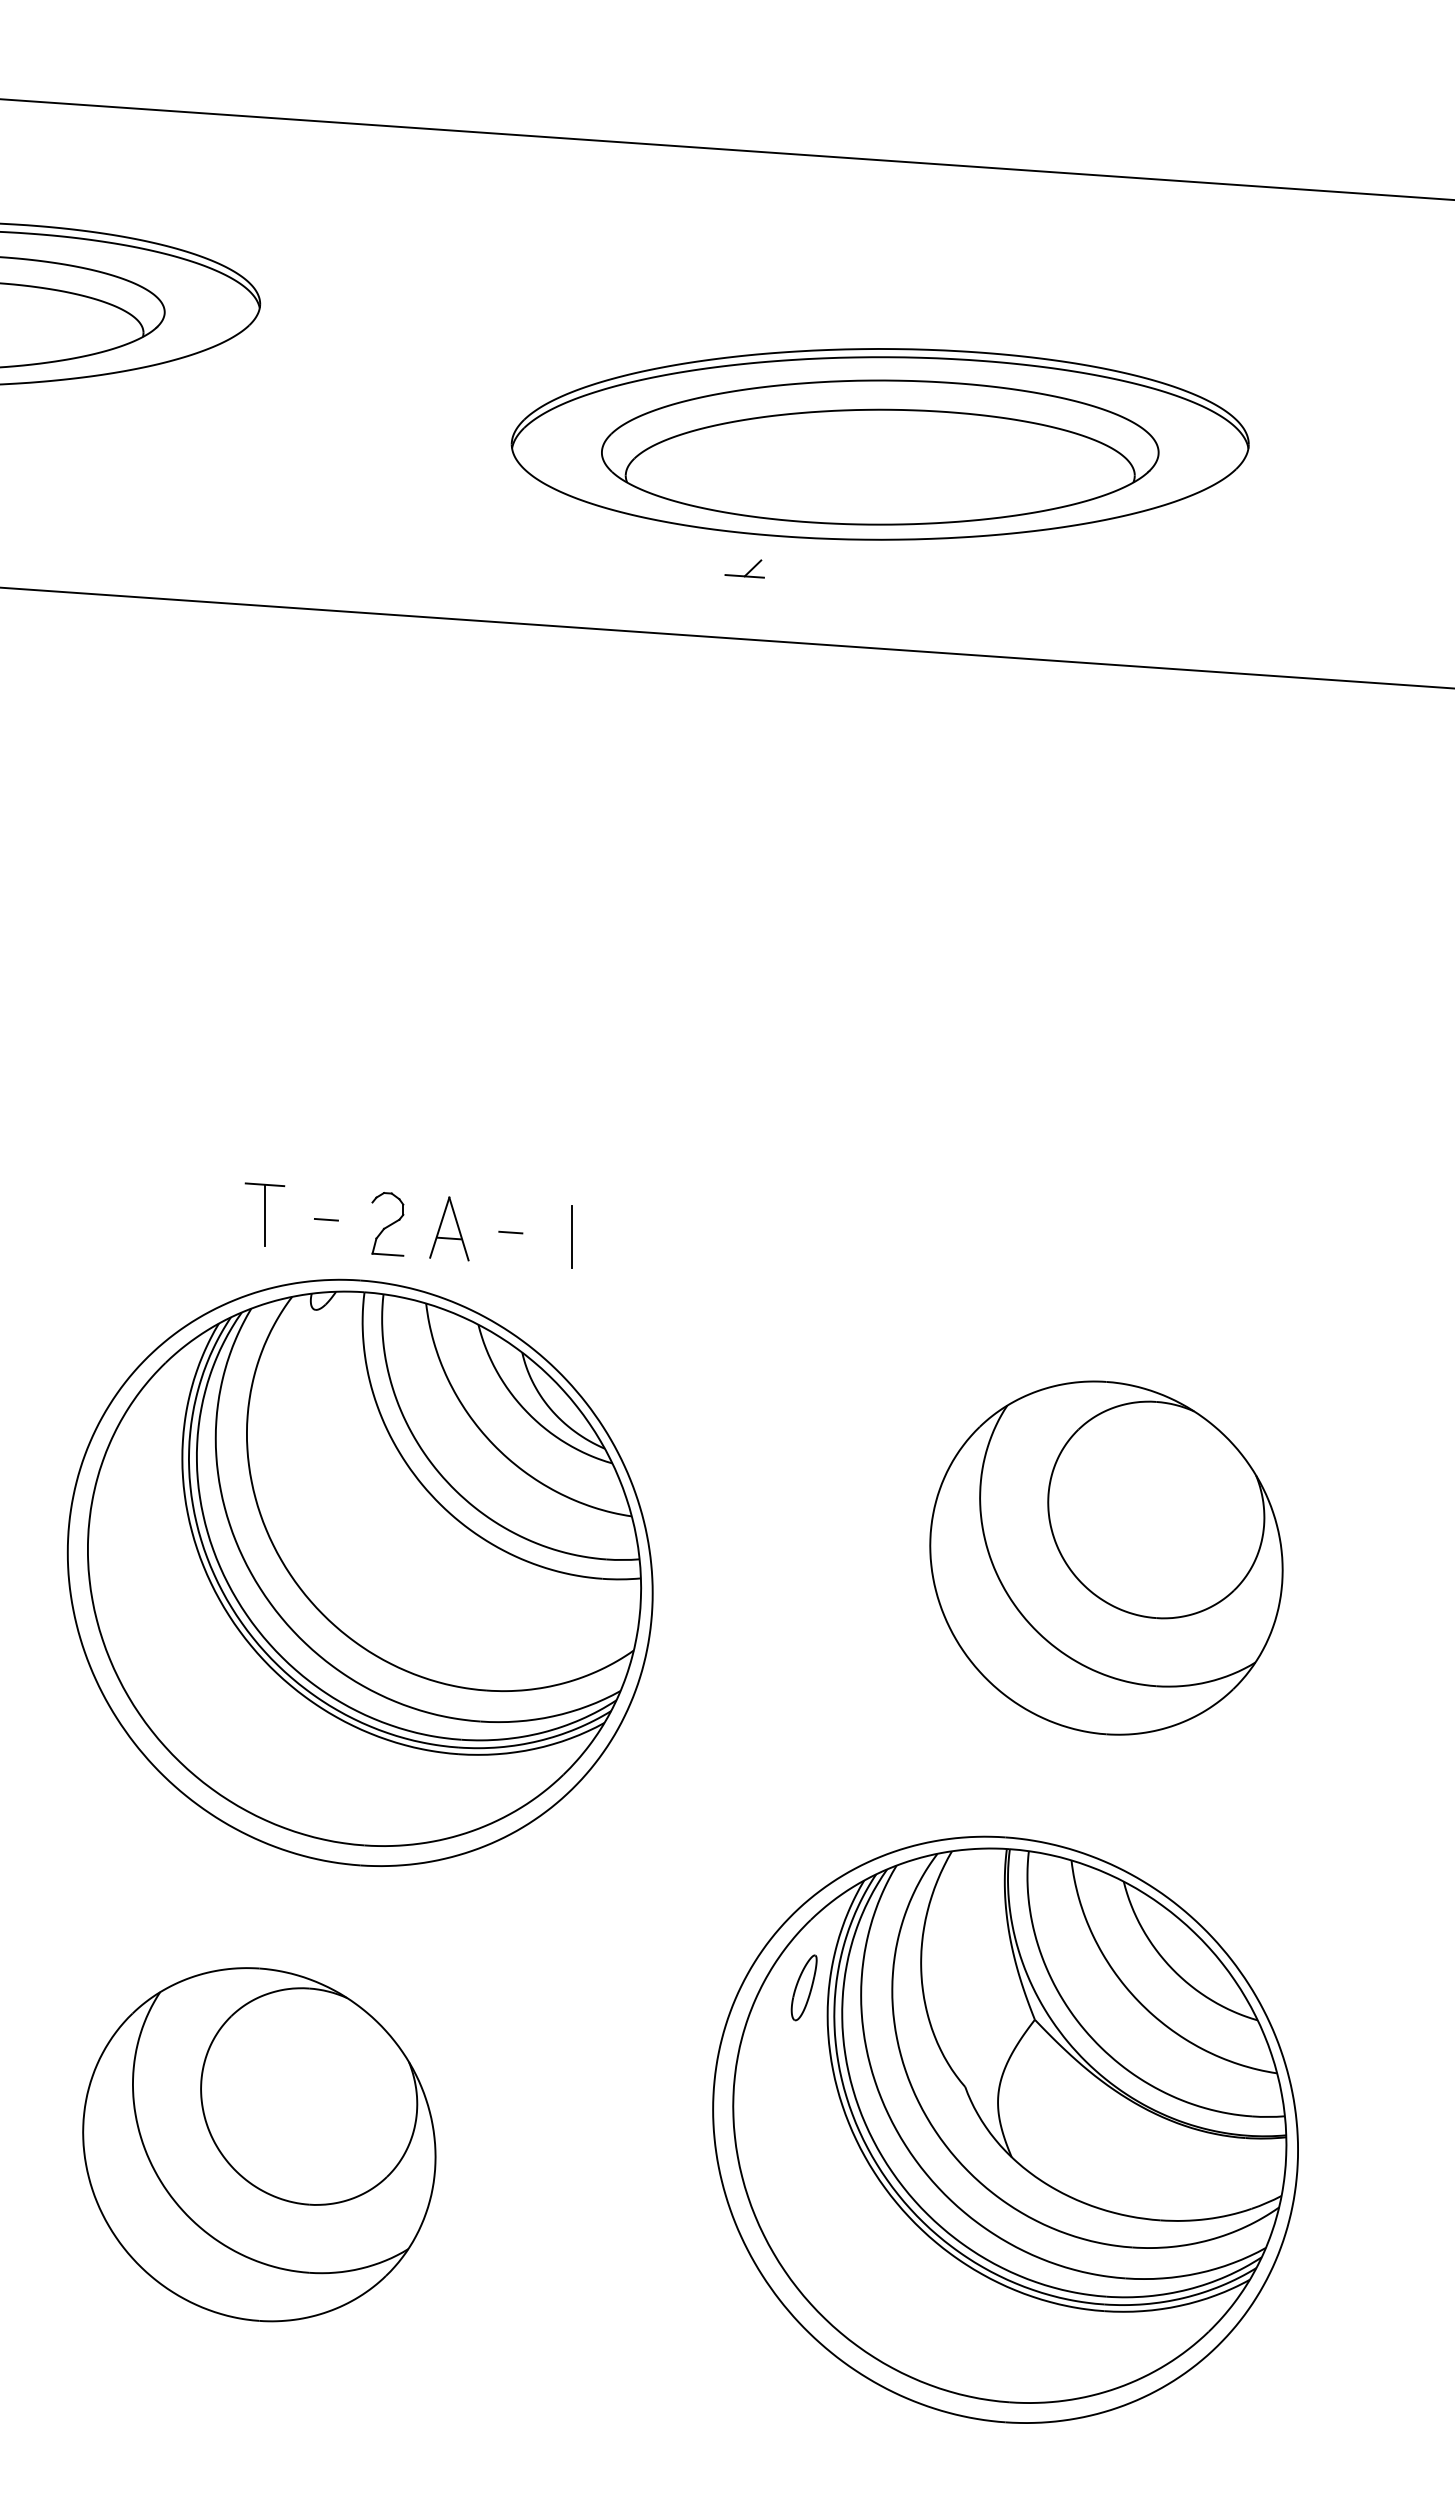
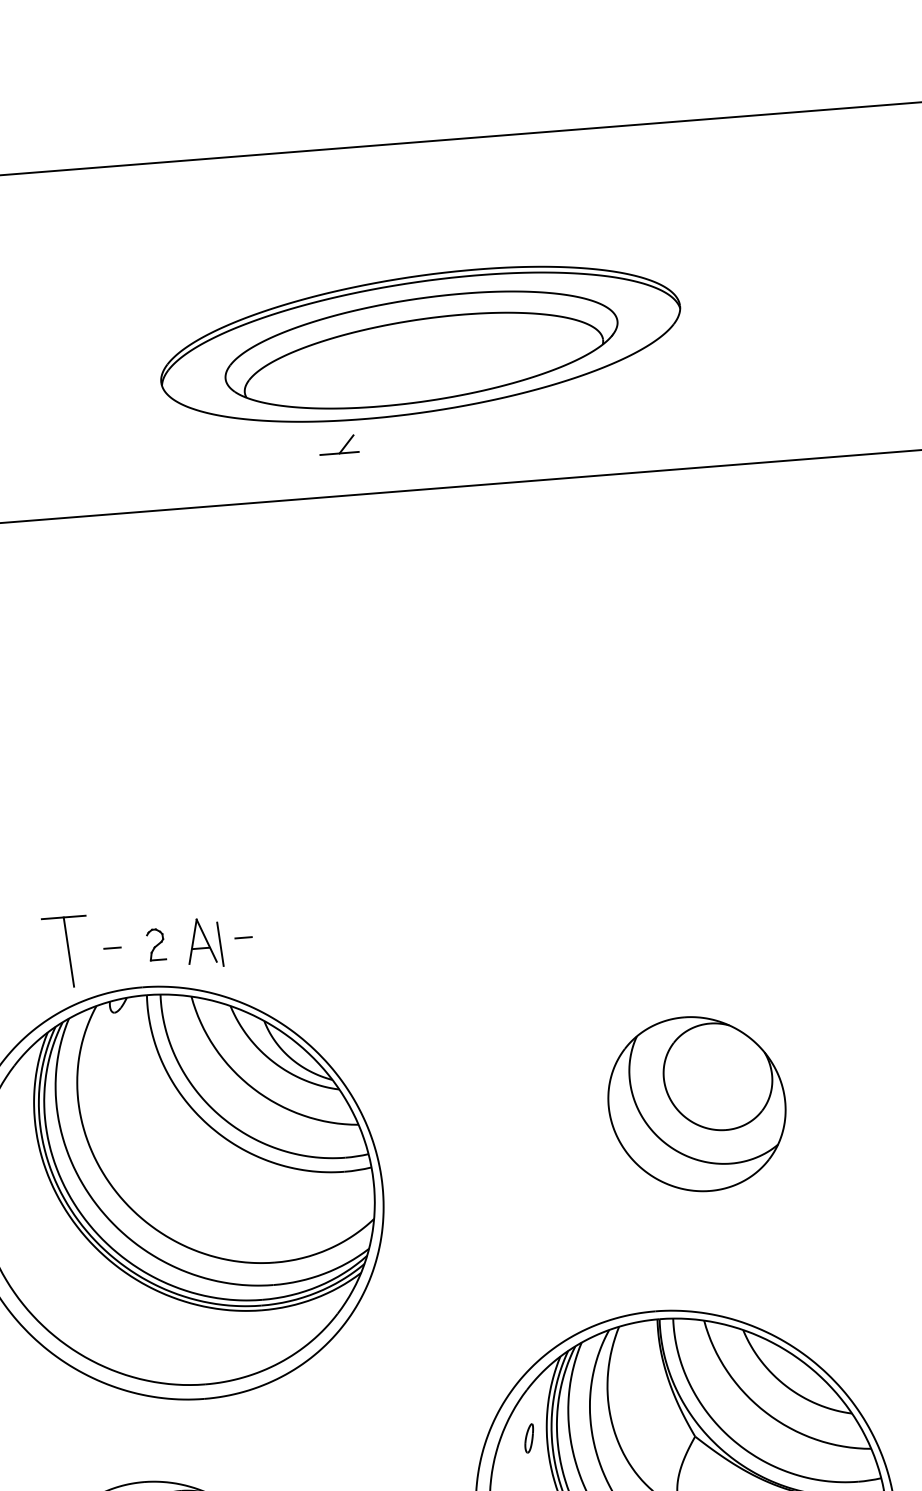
part: (744, 568) -> (338, 445), size x1.4
part: (264, 1214) -> (68, 950), size x1.6
part: (387, 1224) -> (155, 945), size x0.7
line: (571, 1236) -> (219, 944), moved
part: (1106, 1557) -> (696, 1103), size x0.7
part: (803, 1987) -> (528, 1438), size x0.6

